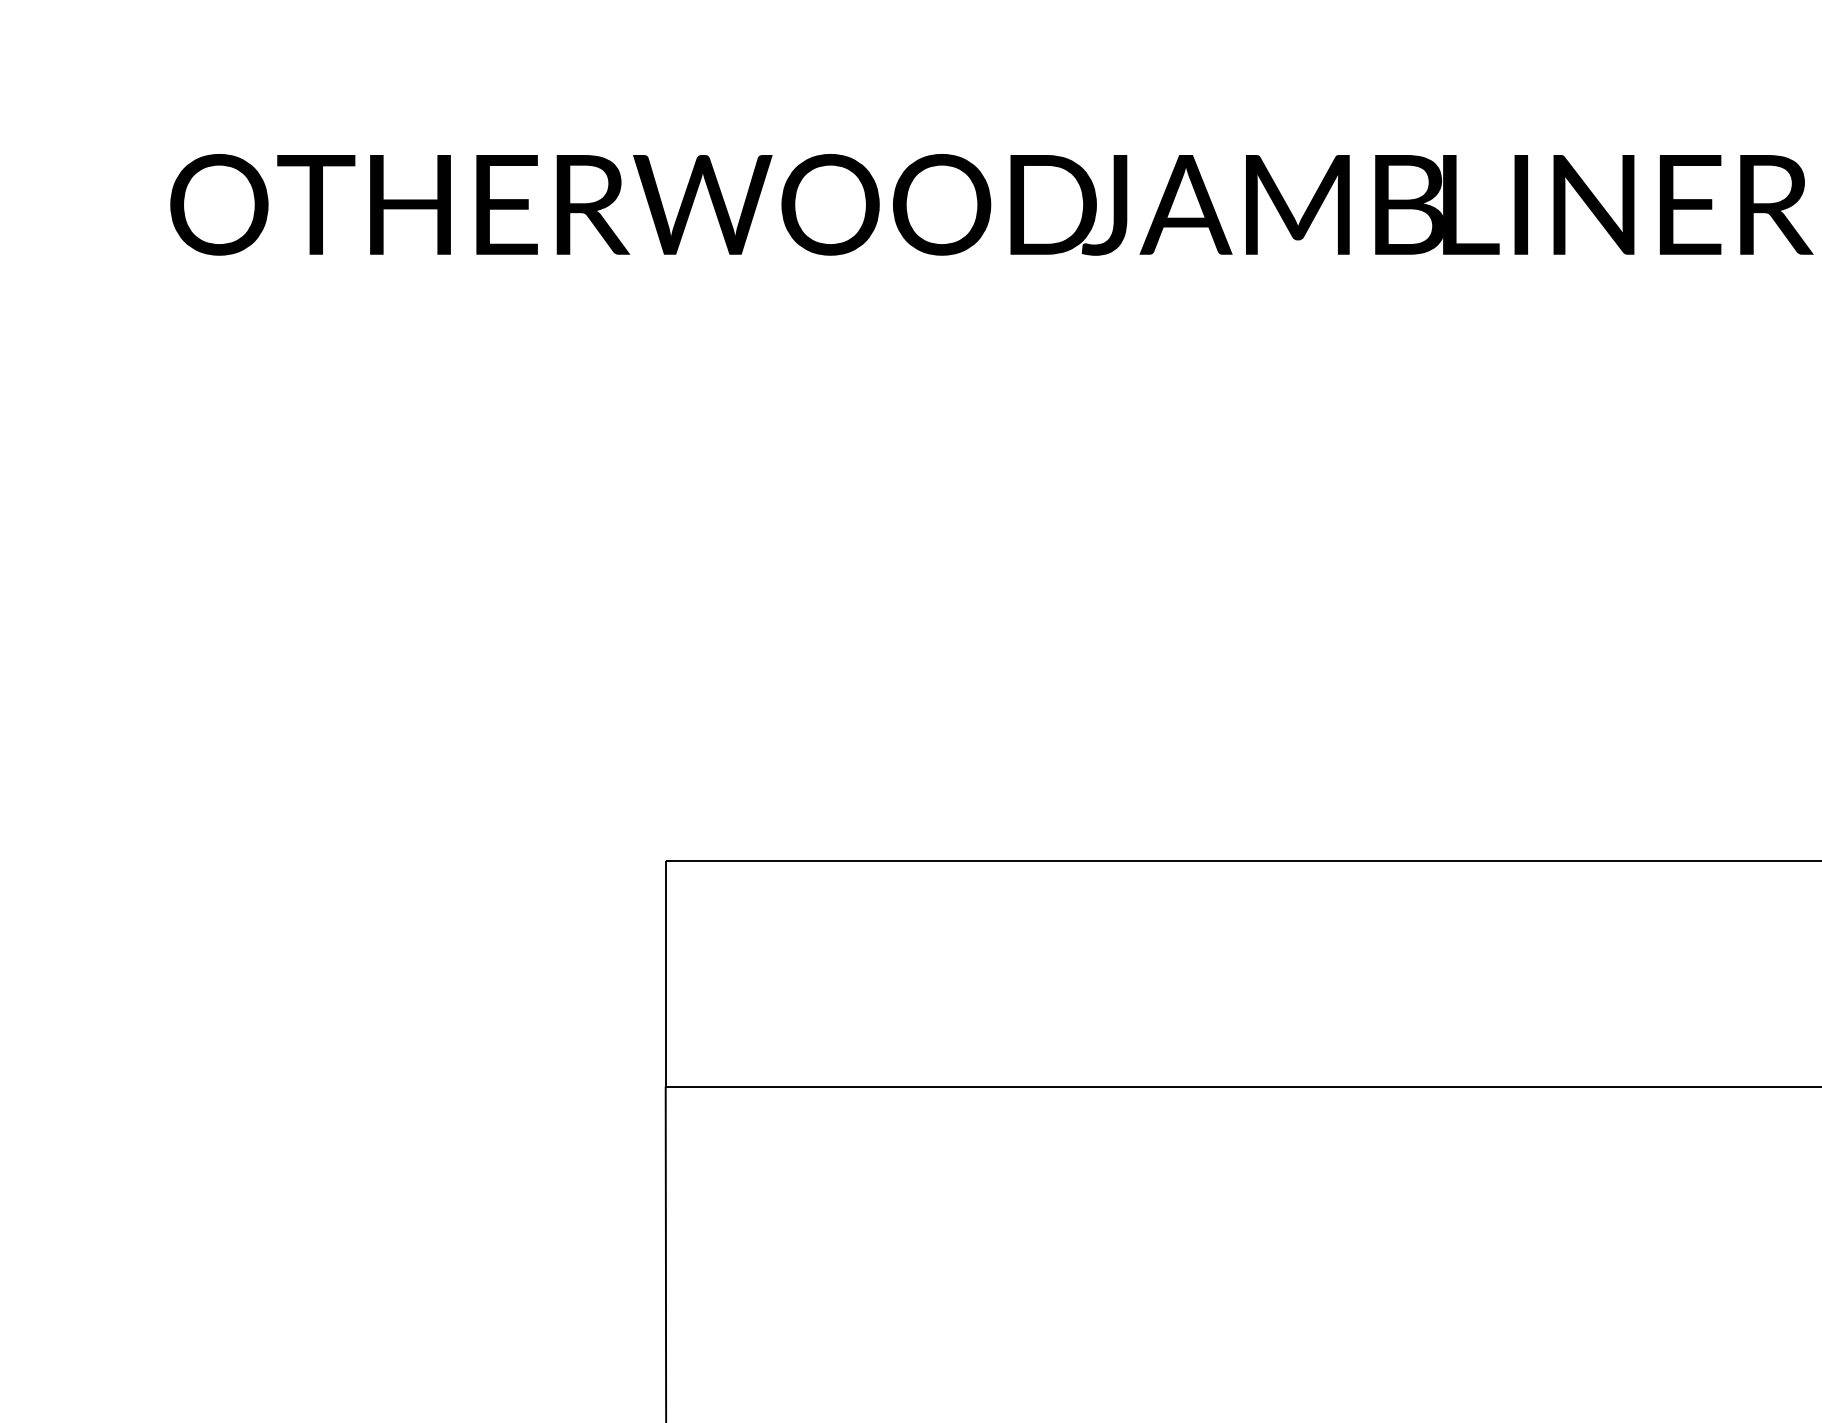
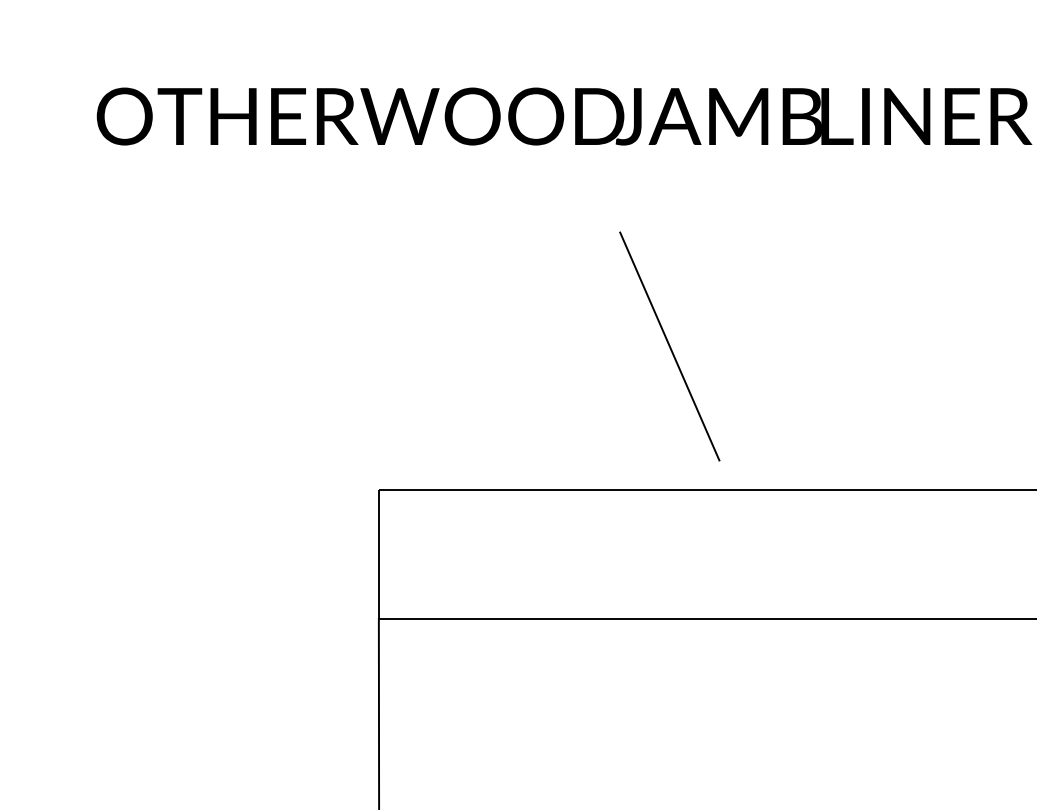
line: (1176, 608) -> (669, 346), added

